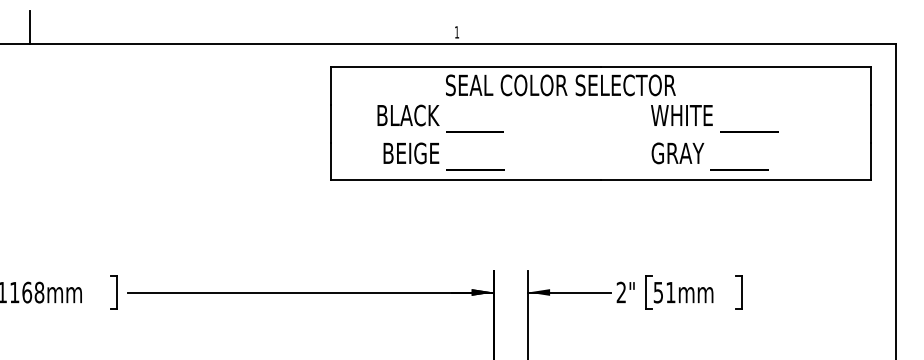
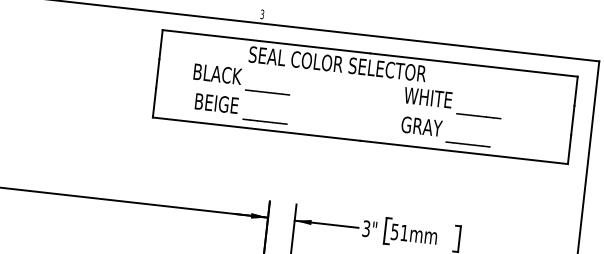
text: (456, 32) -> (261, 14), 1 -> 3
text: (621, 292) -> (366, 228), 2" -> 3"

